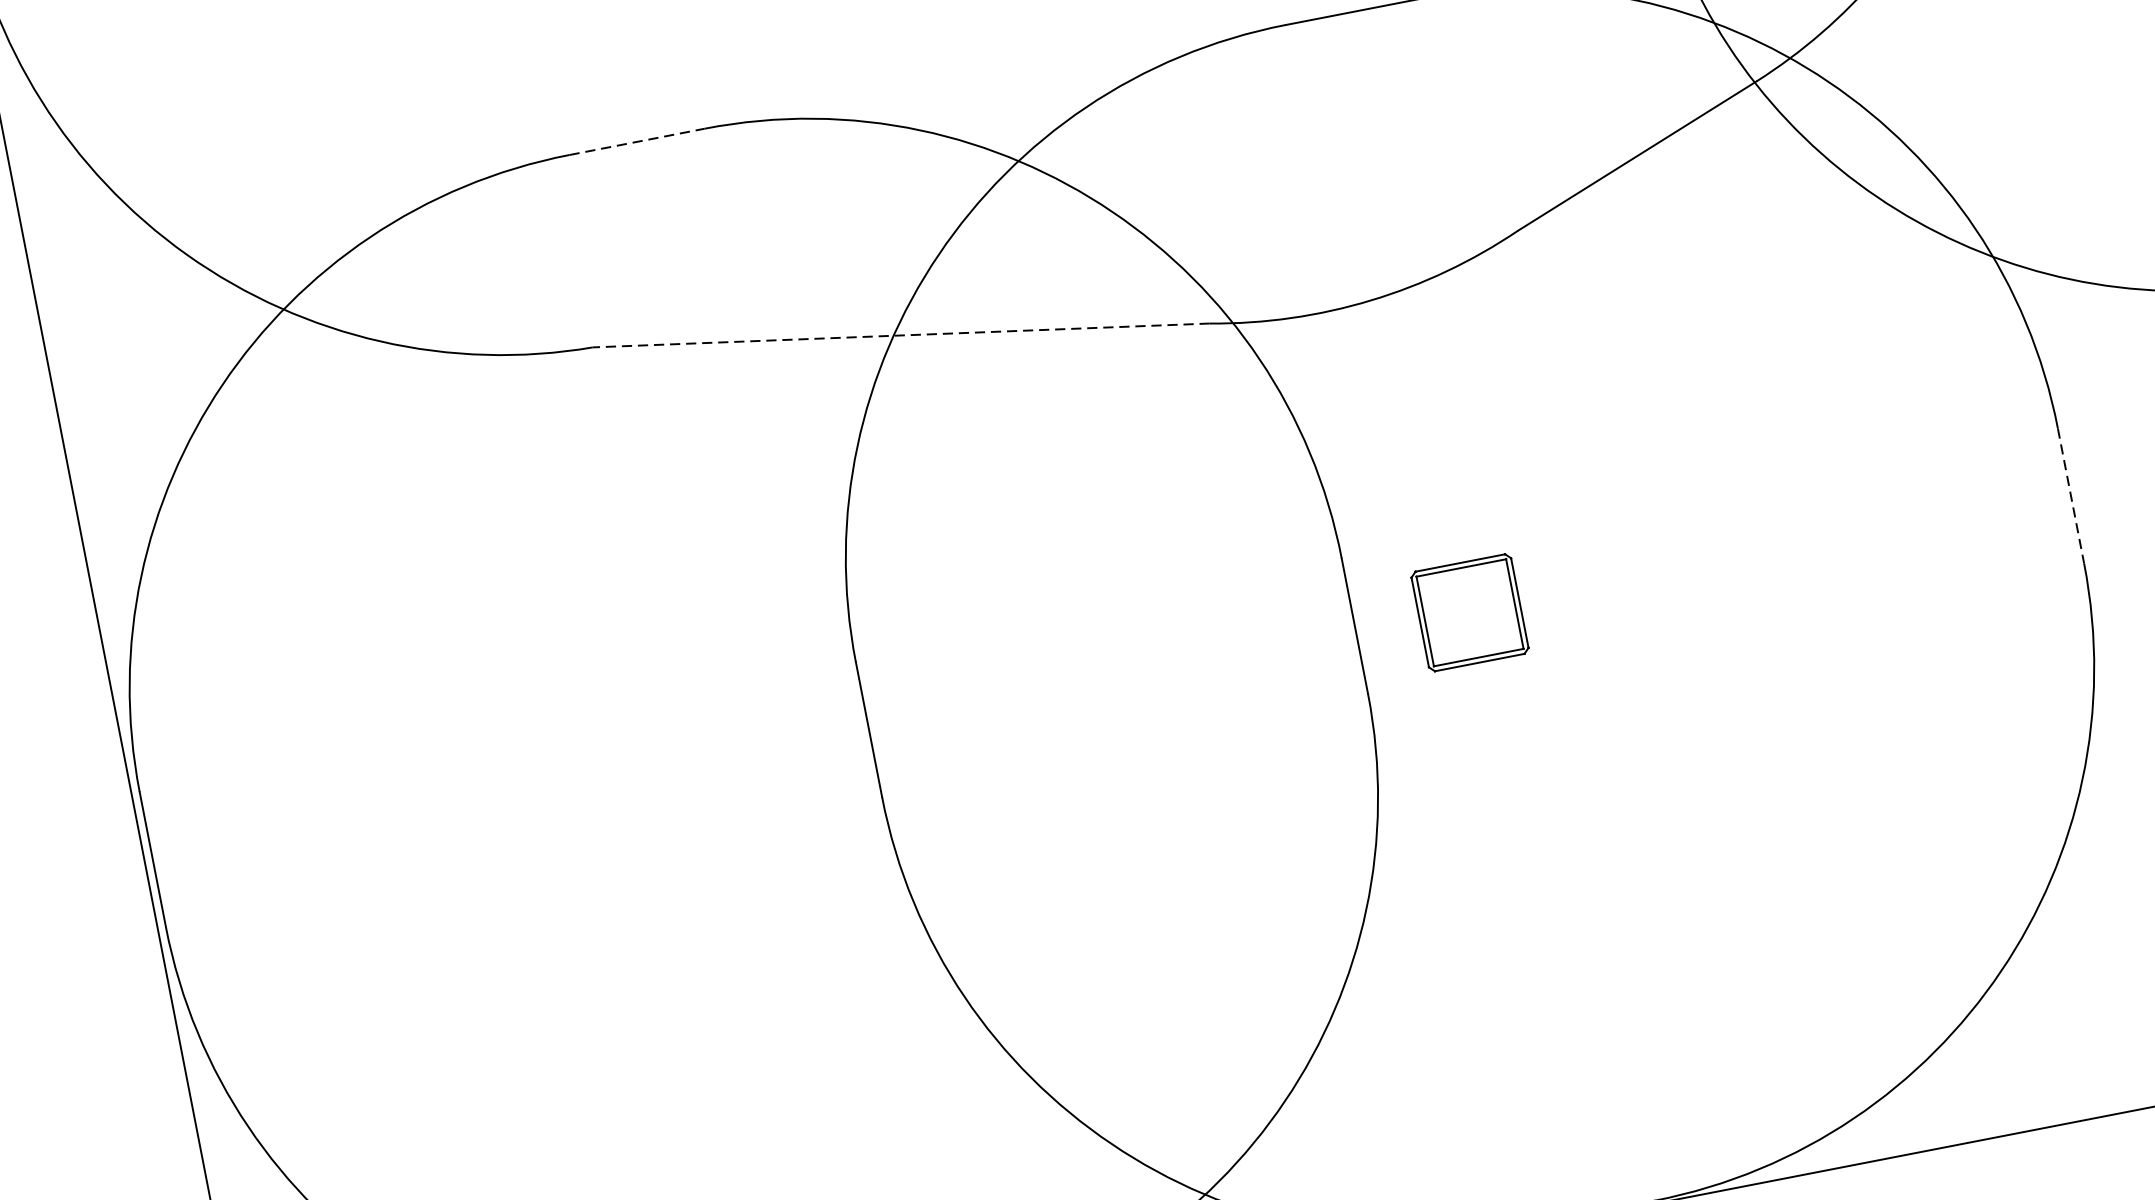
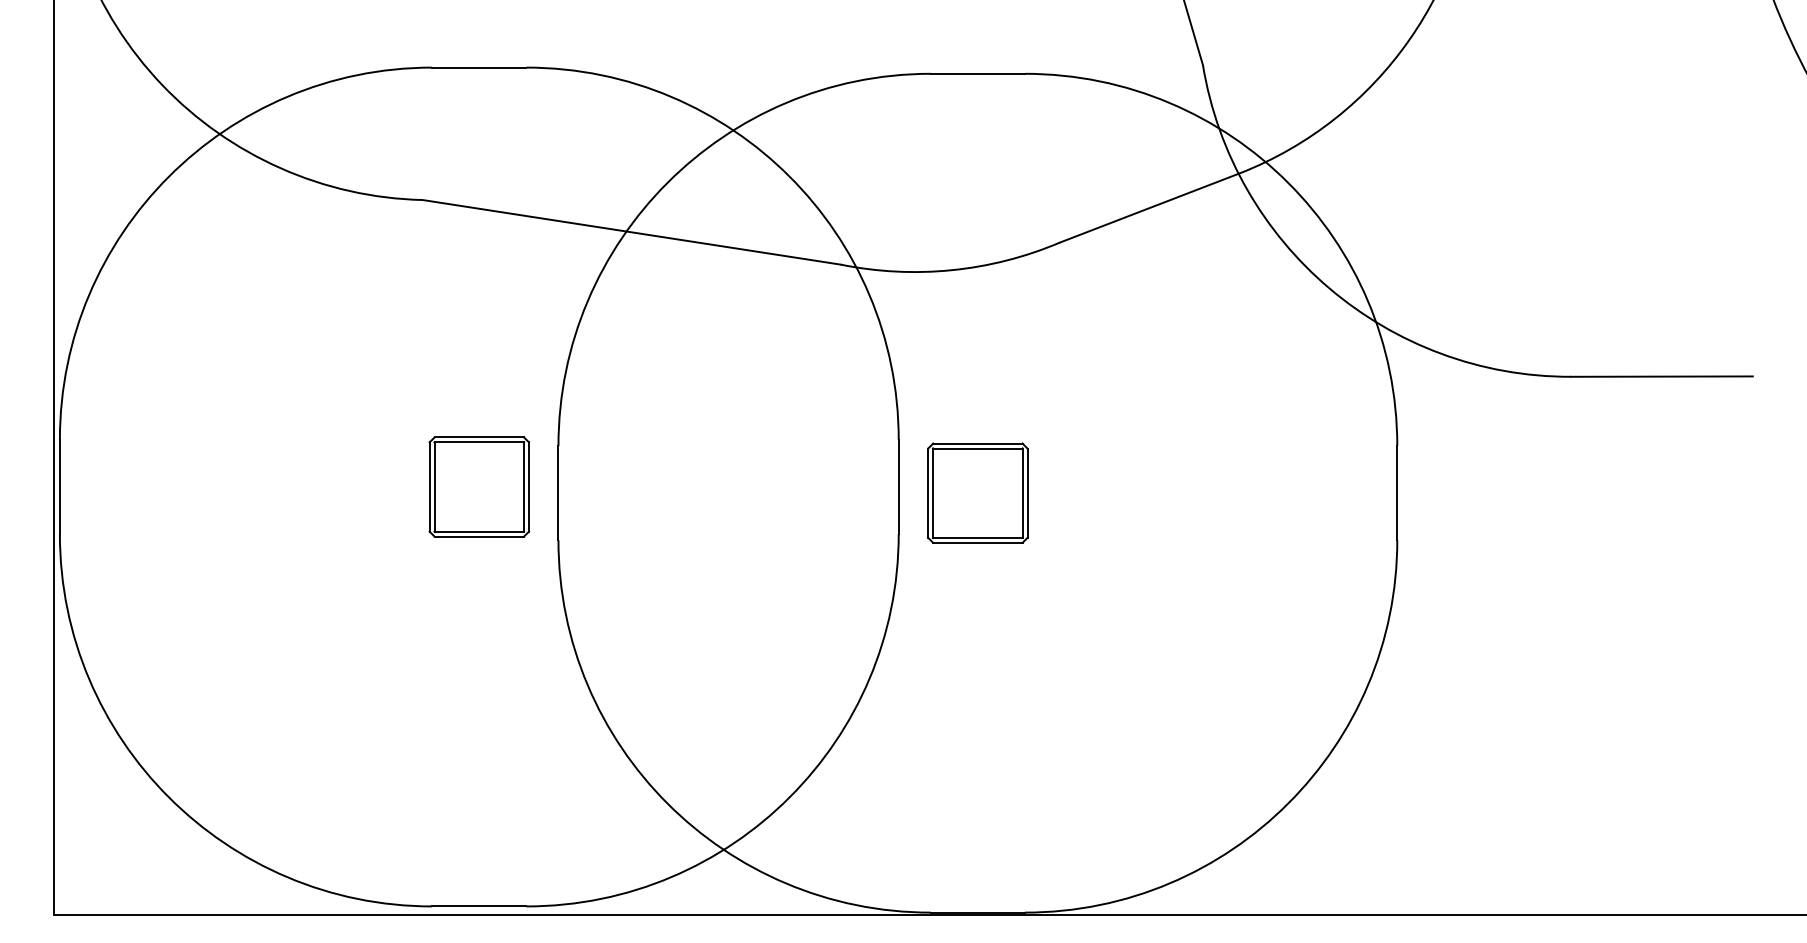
line: (637, 141) -> (479, 67), dashed -> solid
line: (901, 335) -> (631, 232), dashed -> solid
line: (2071, 496) -> (1397, 493), dashed -> solid
part: (1469, 611) -> (977, 492), size x1.43
part: (752, 742) -> (478, 486), added

